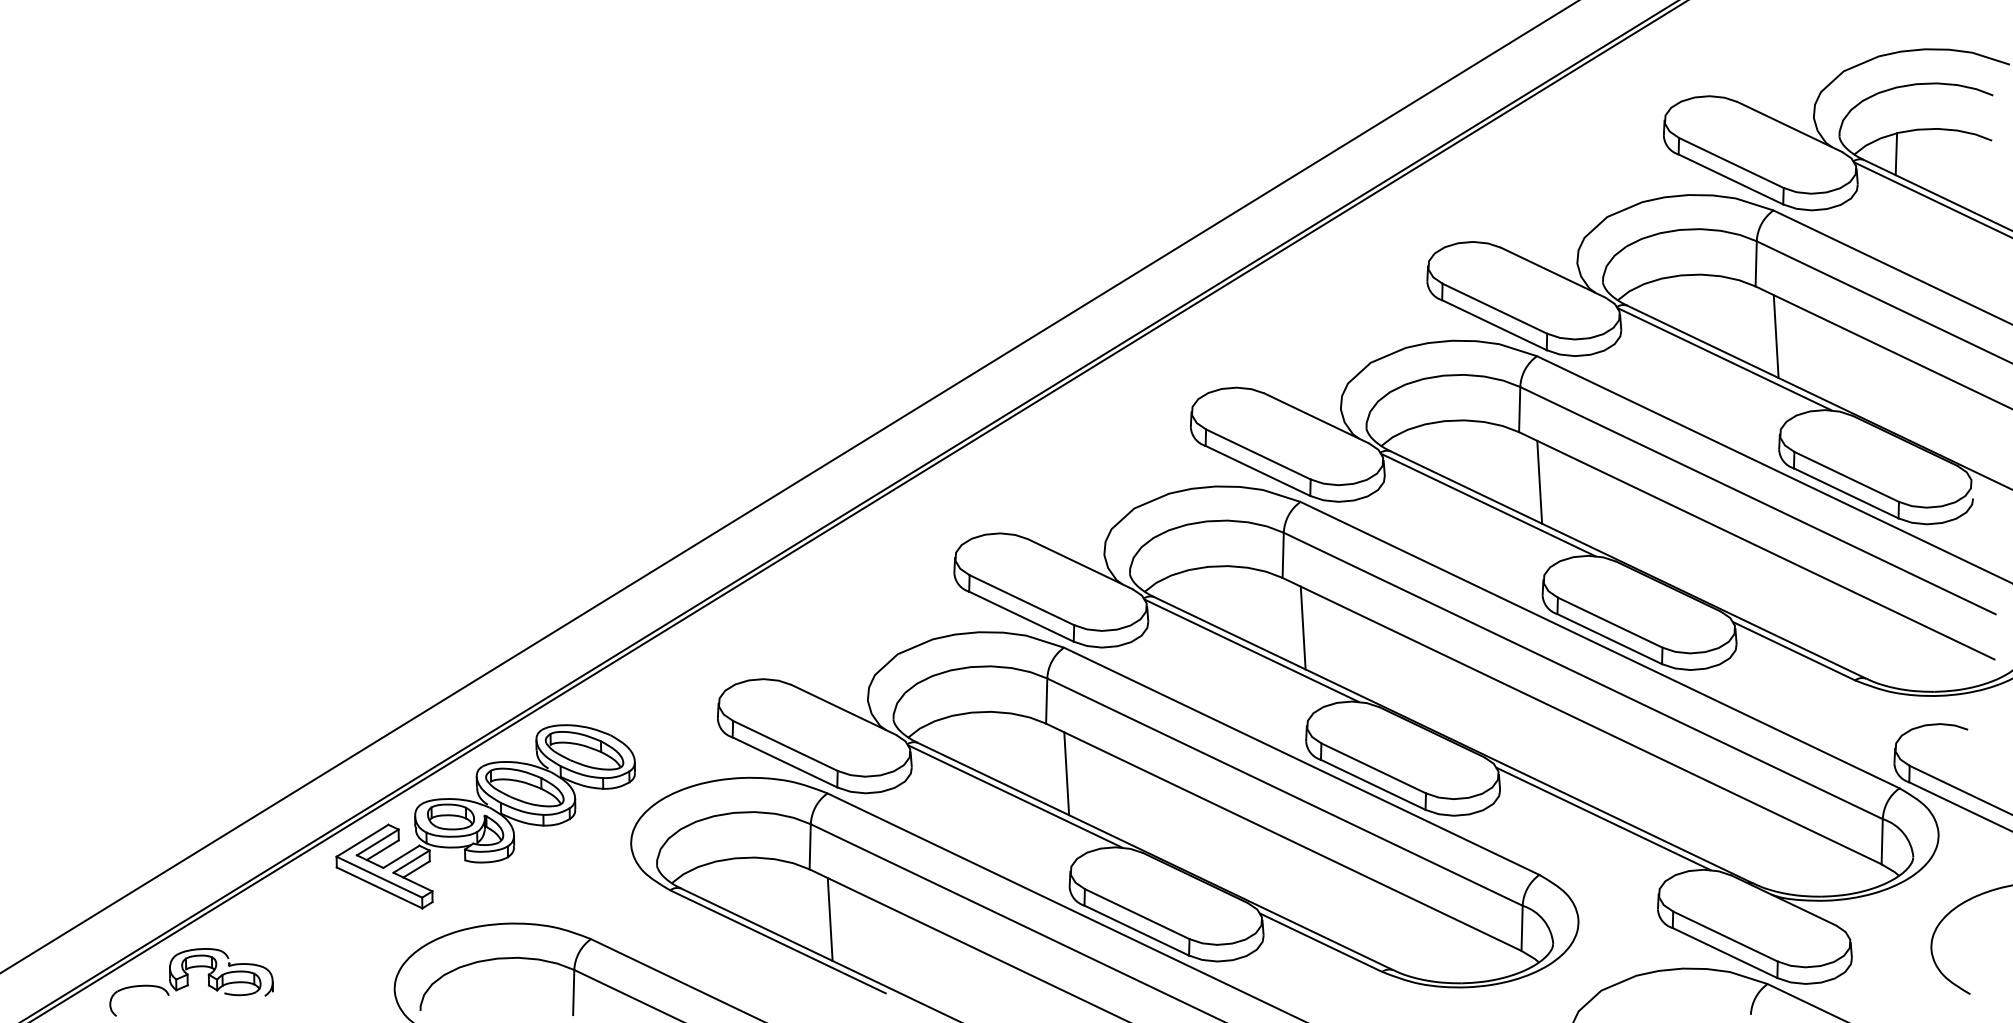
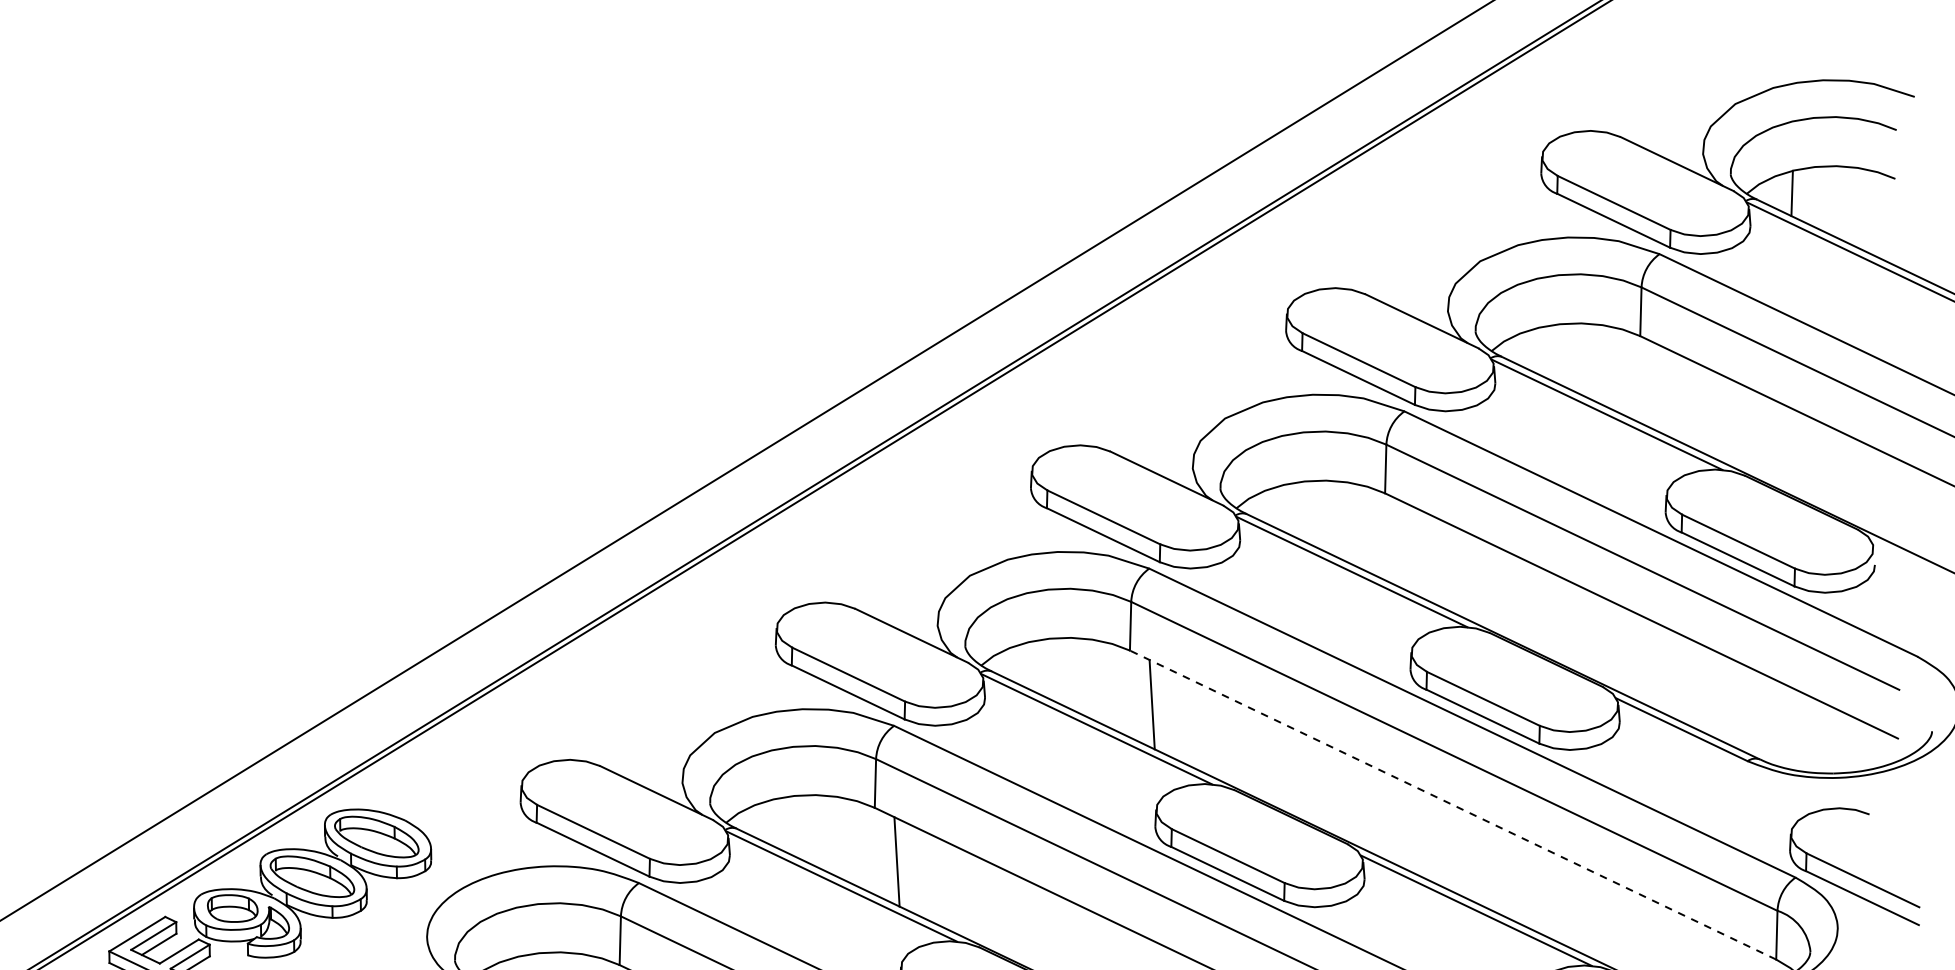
line: (1775, 336) -> (1661, 390), removed
line: (1539, 481) -> (1407, 546), removed
line: (1582, 721) -> (1453, 805), solid -> dashed

